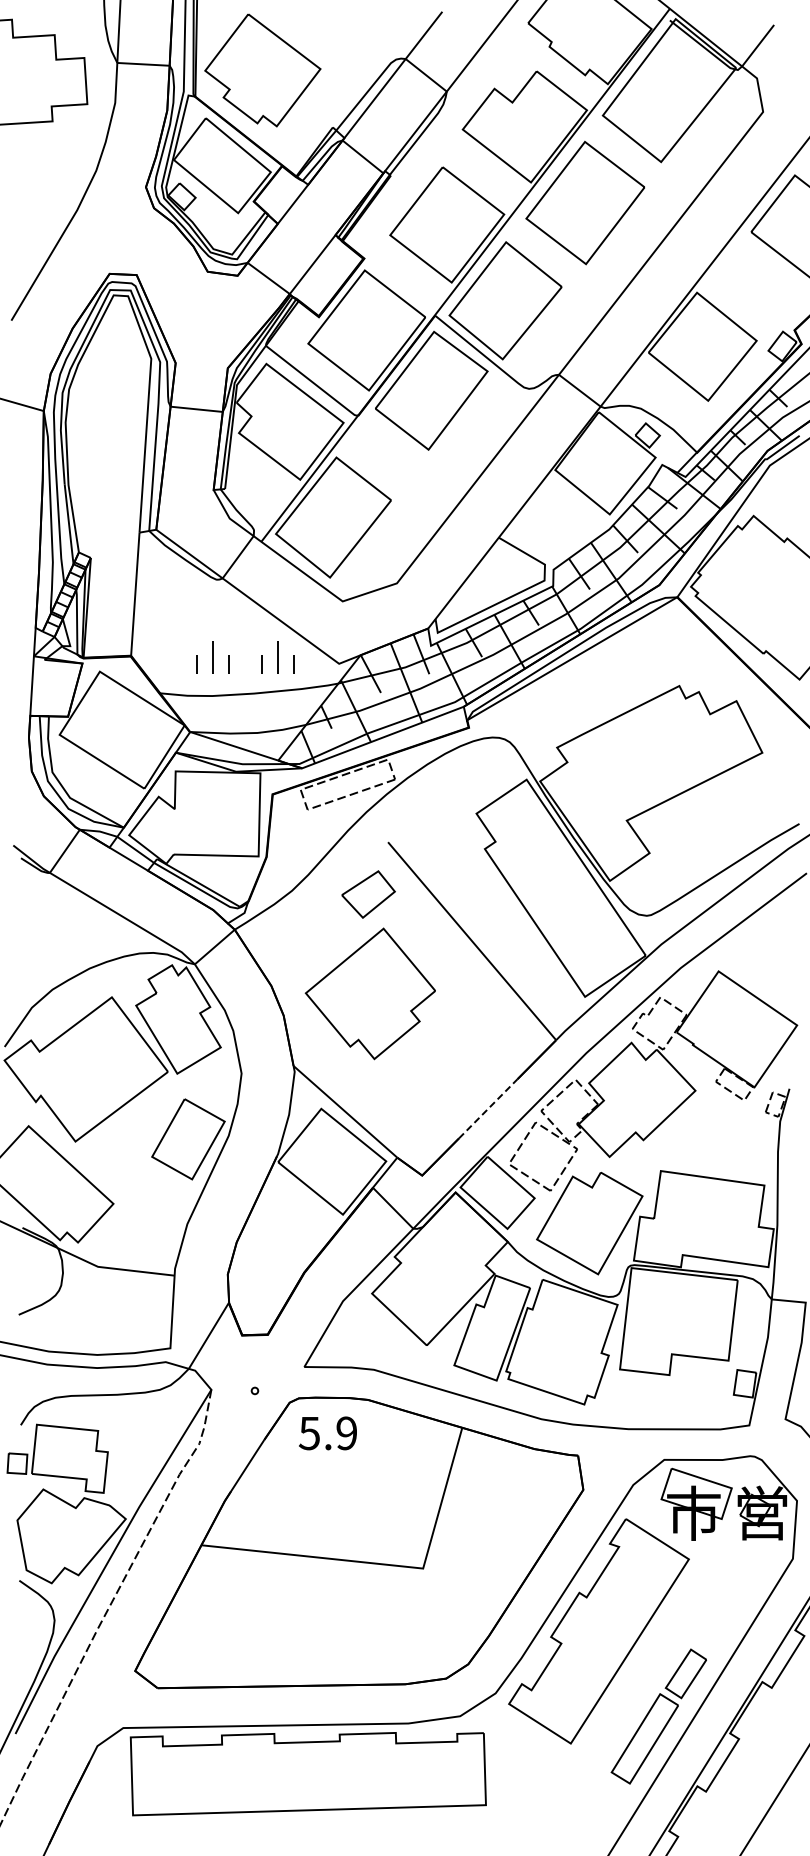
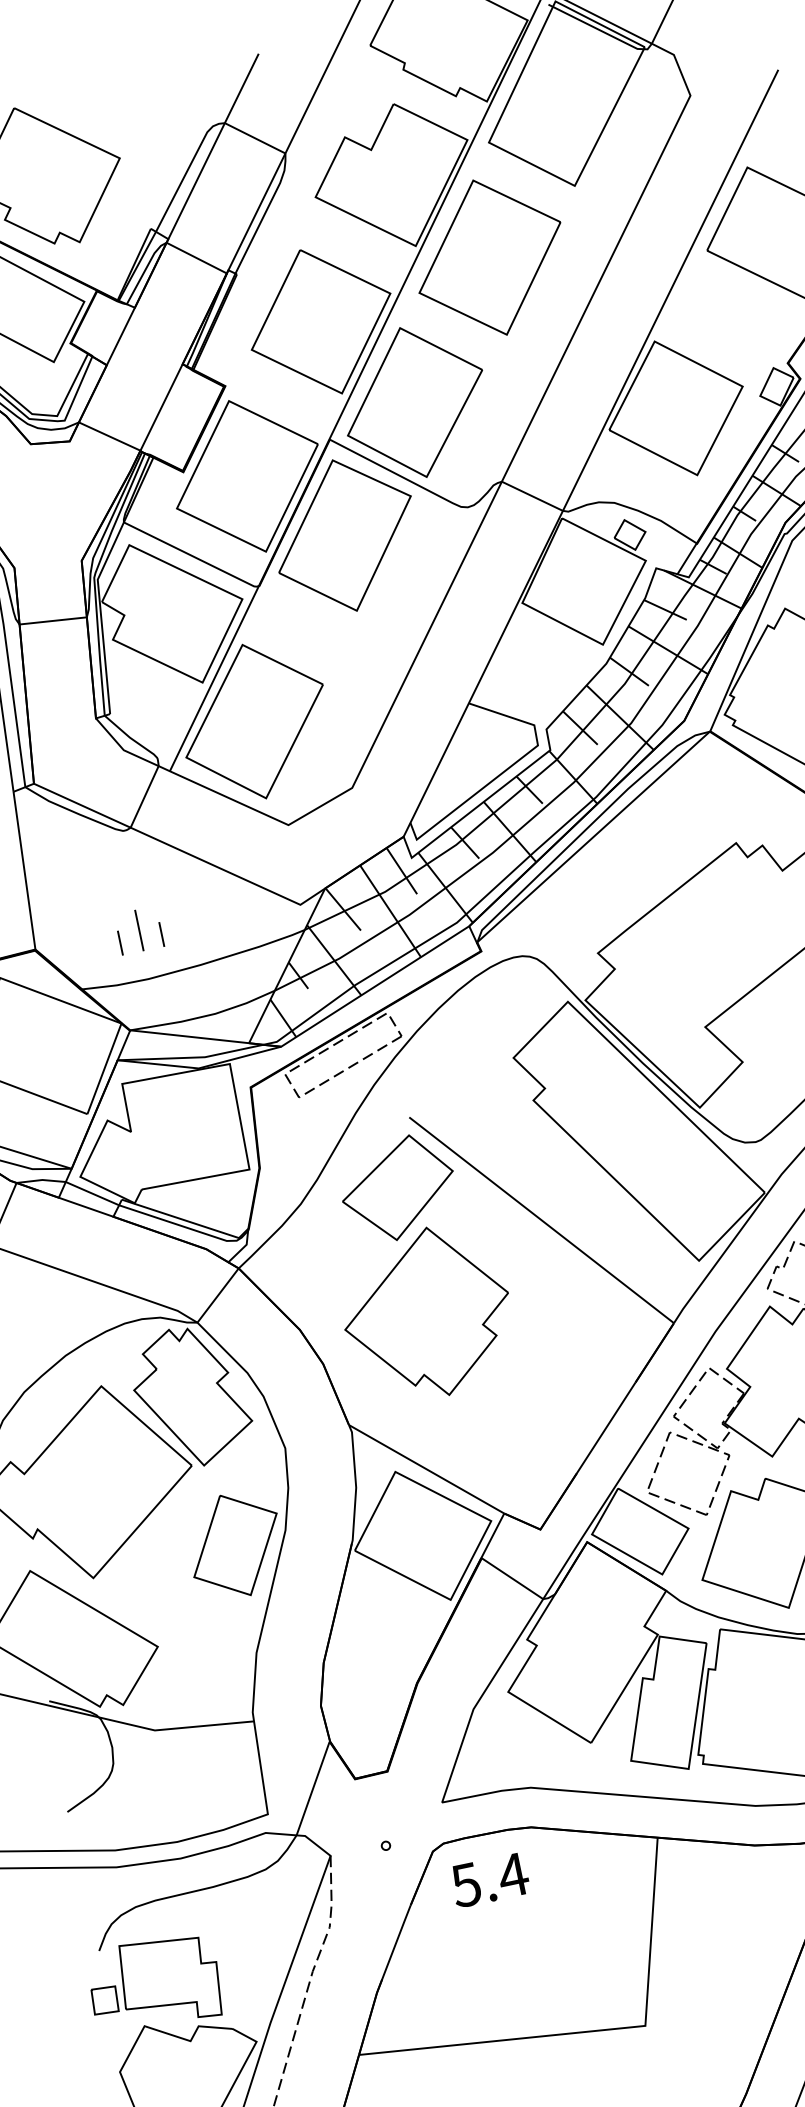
part: (277, 657) -> (220, 913), removed
part: (368, 894) -> (398, 1188), size x1.67
line: (488, 1108) -> (606, 1427), dashed -> solid
text: (346, 1433) -> (512, 1875), 5.9 -> 5.4

